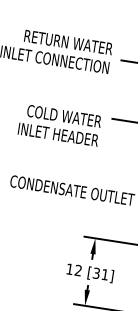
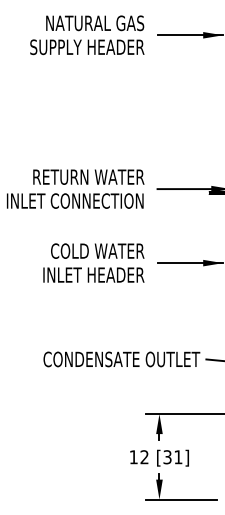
text: (59, 124) -> (93, 262), moved

